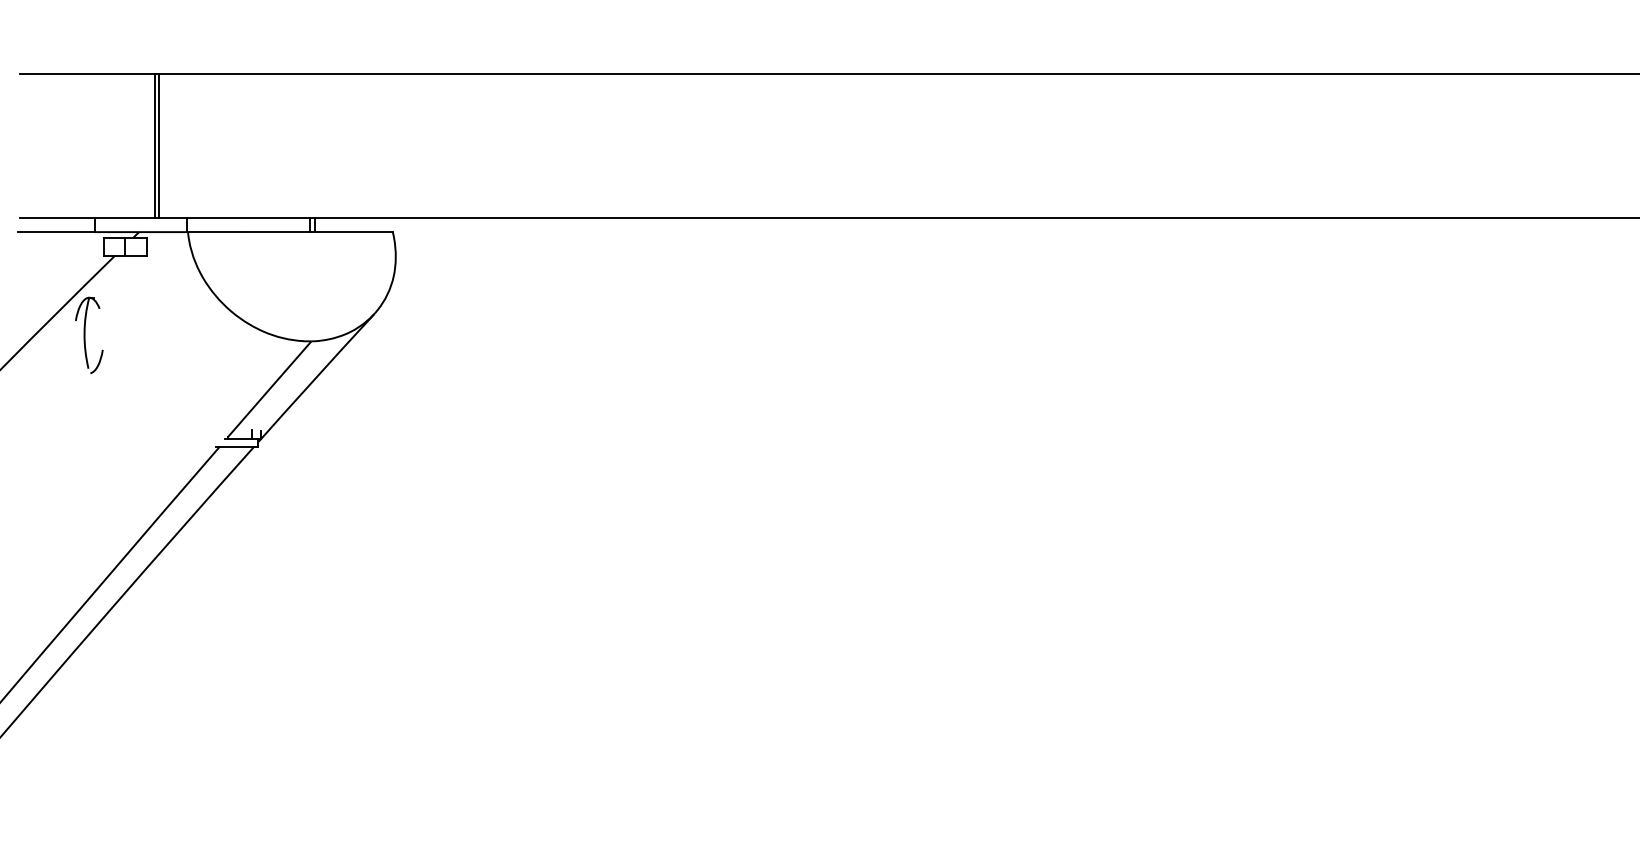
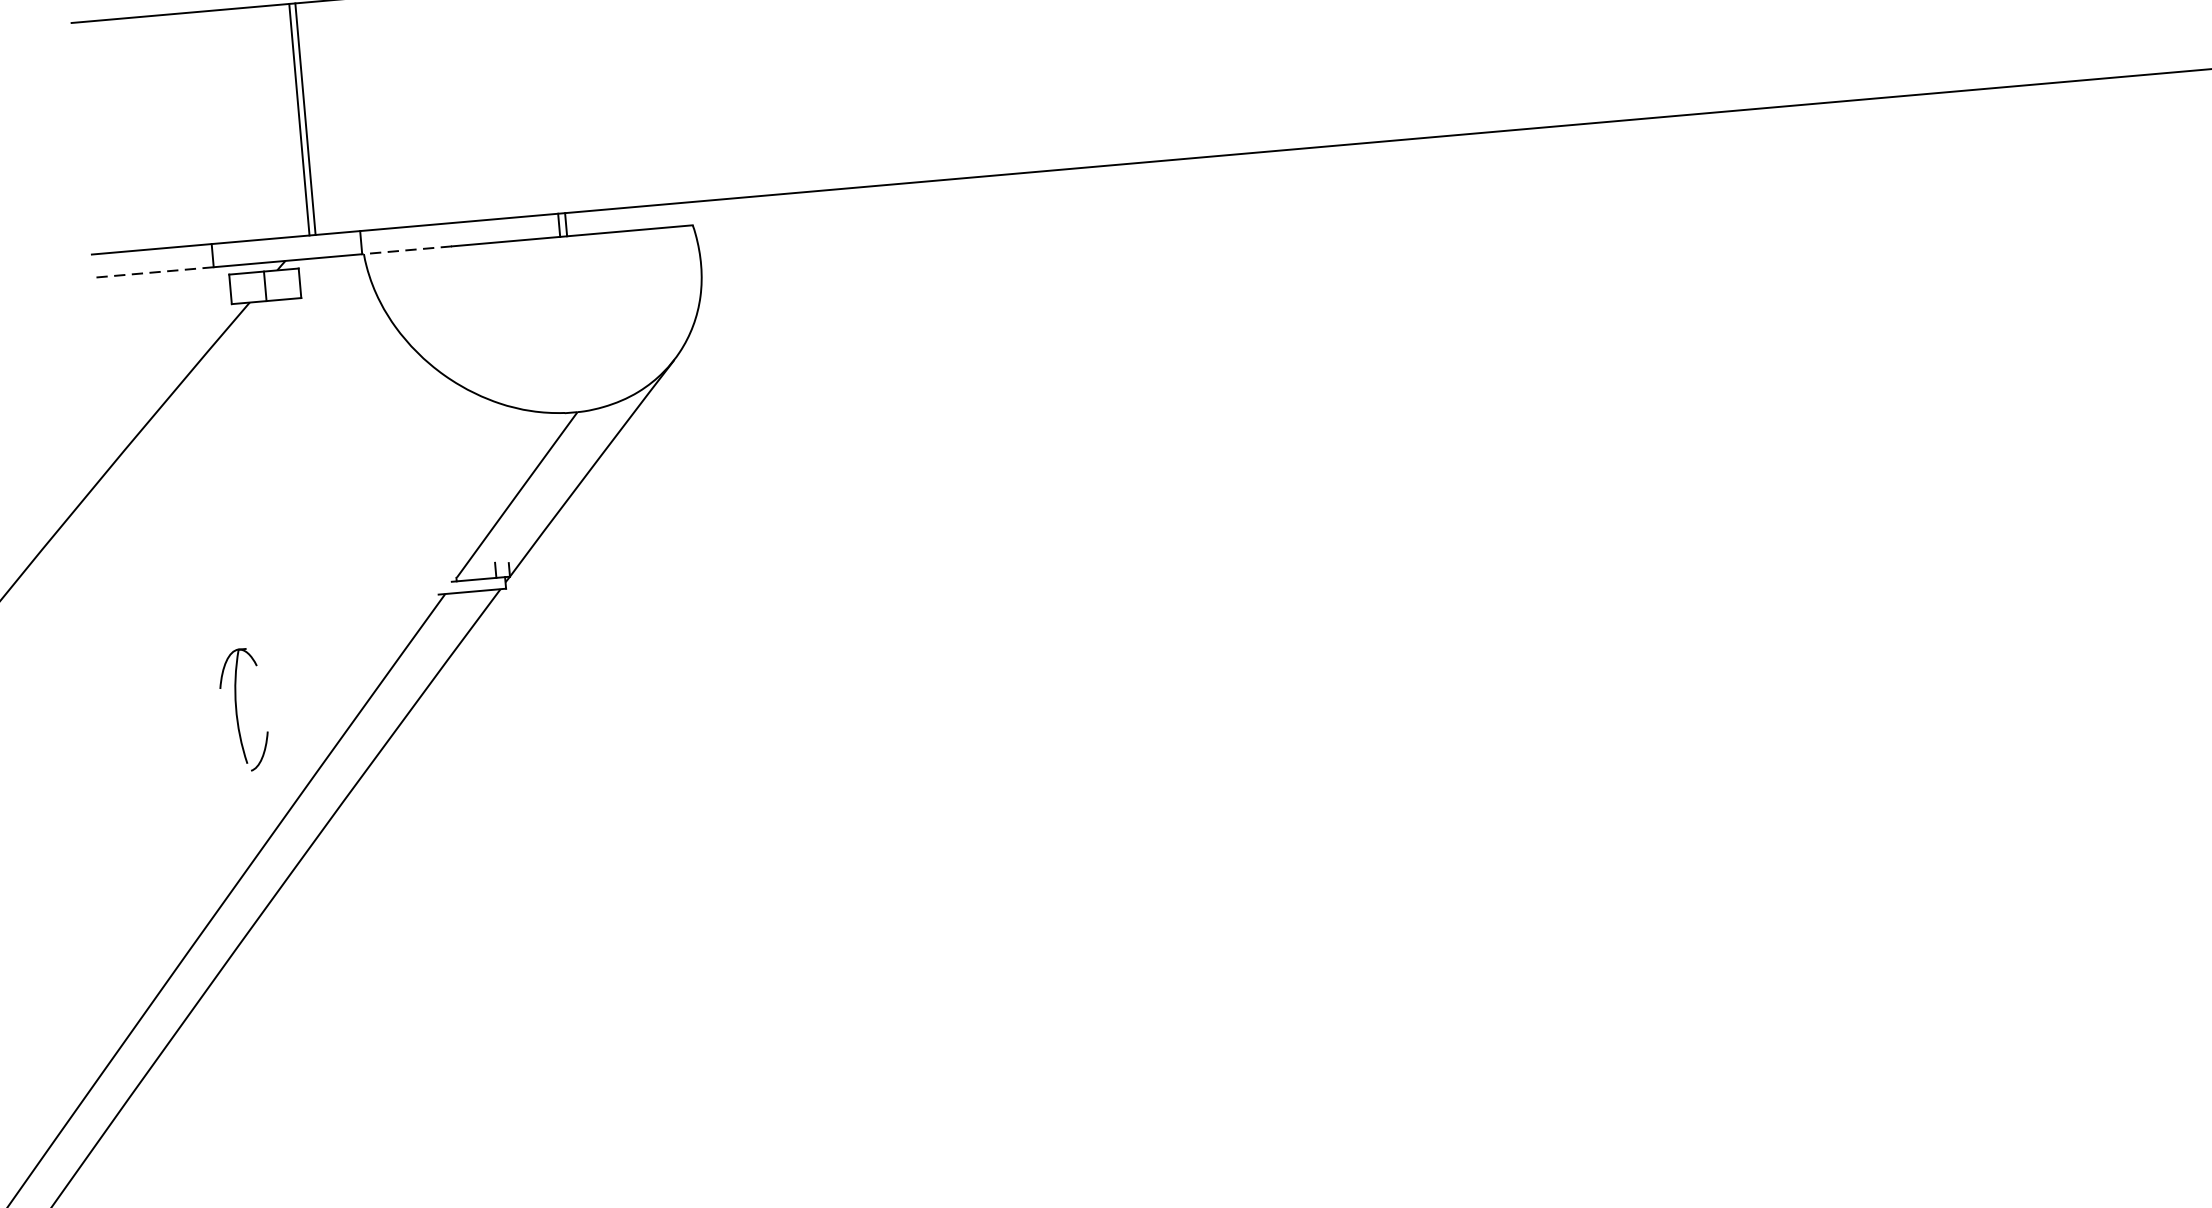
line: (55, 232) -> (151, 273), solid -> dashed
line: (214, 232) -> (406, 250), solid -> dashed
part: (89, 334) -> (244, 708), moved

